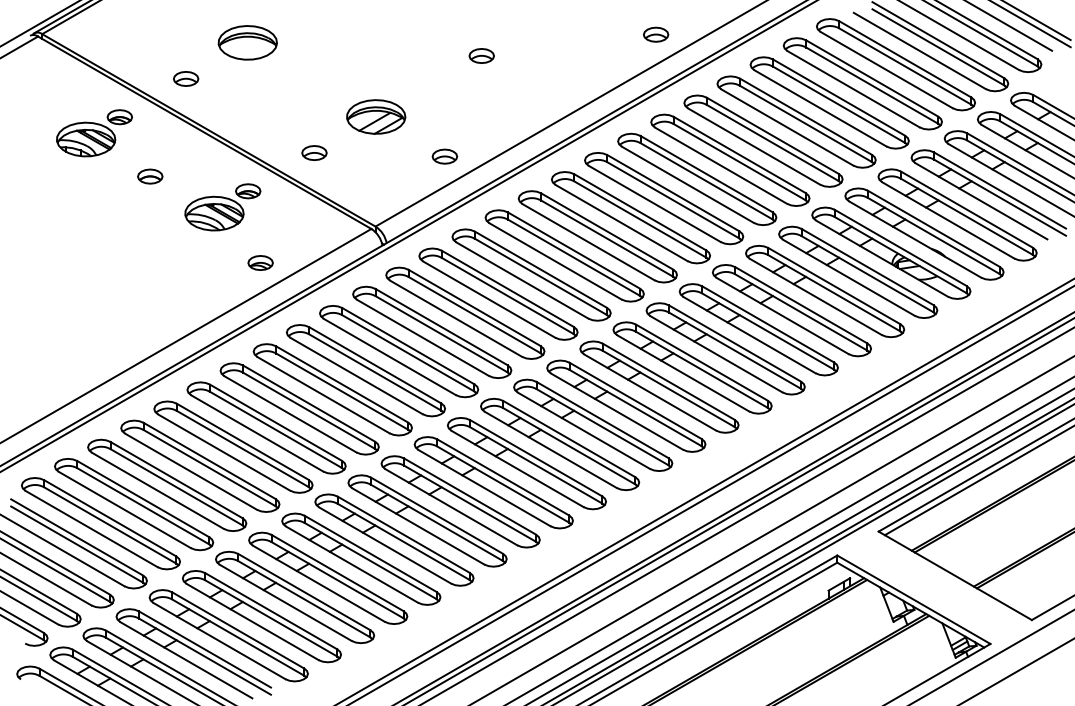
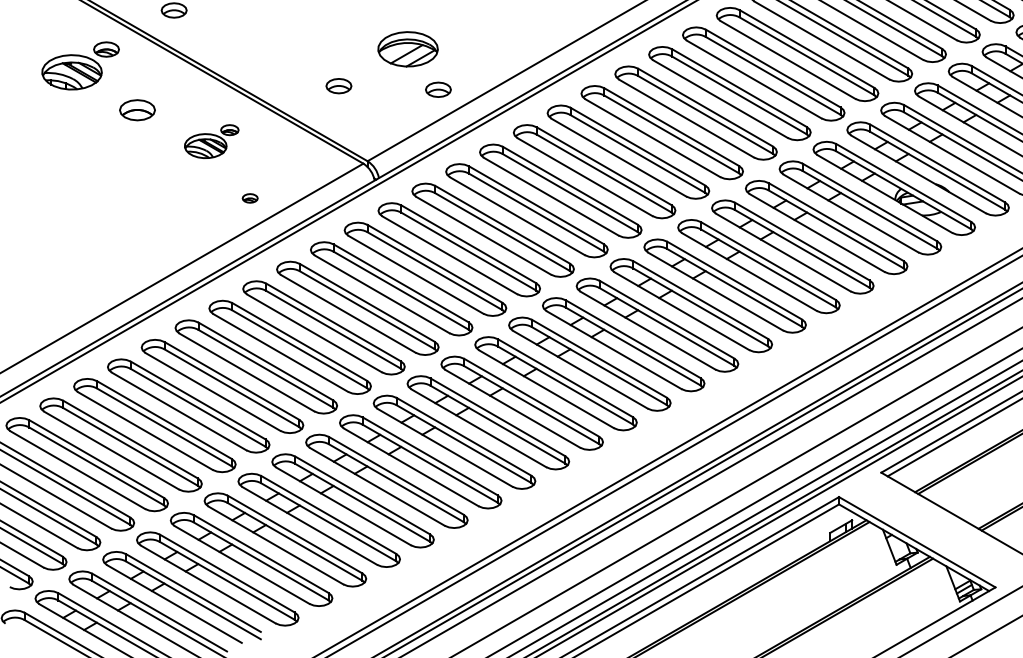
part: (376, 116) -> (408, 48), moved
part: (314, 152) -> (338, 85), moved
part: (150, 176) -> (137, 110), size x1.4
part: (222, 207) -> (211, 141), size x0.7
part: (260, 262) -> (250, 197), size x0.6

